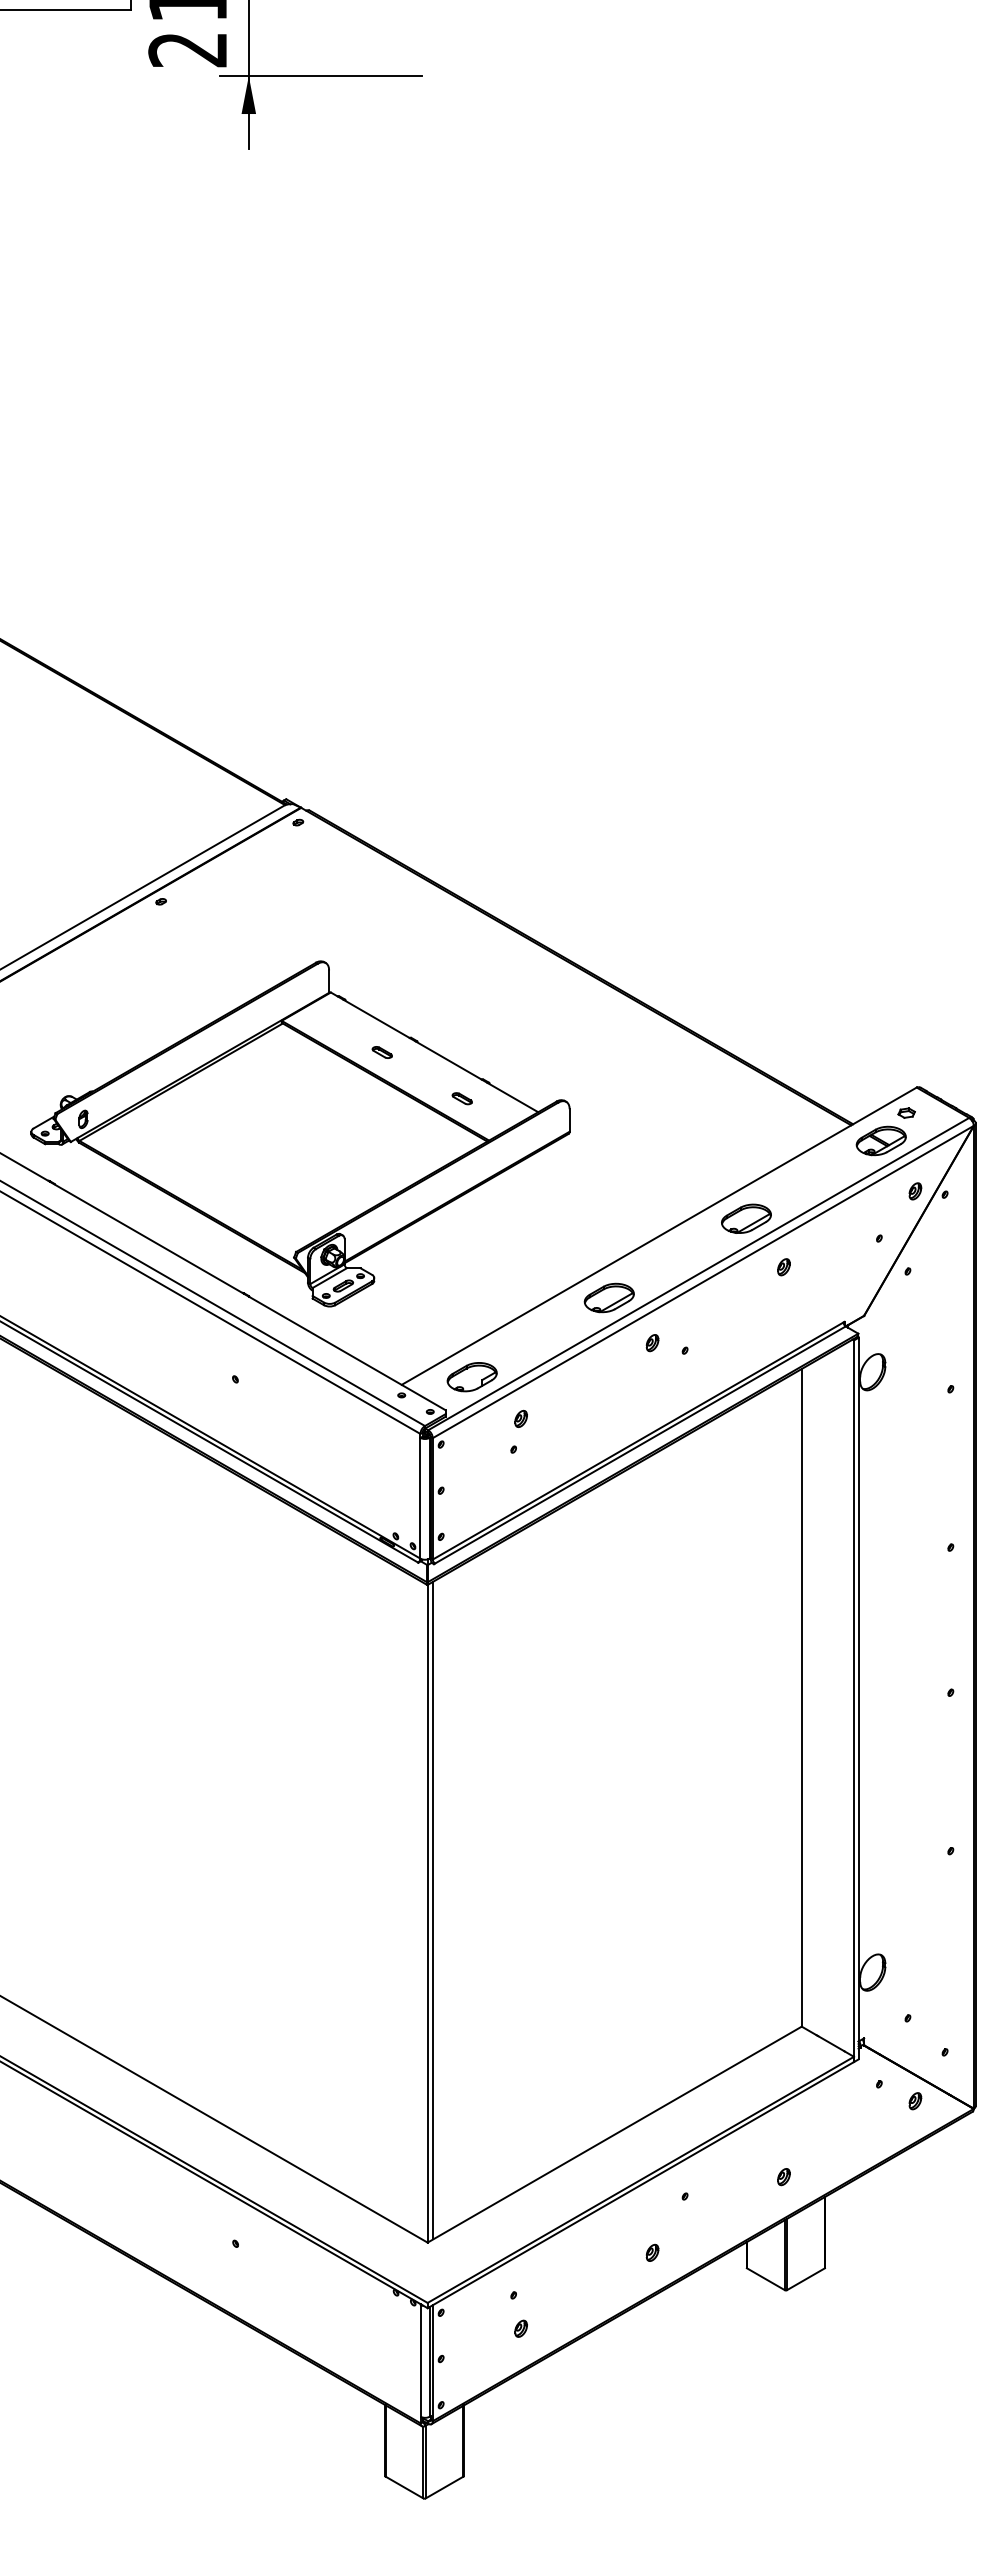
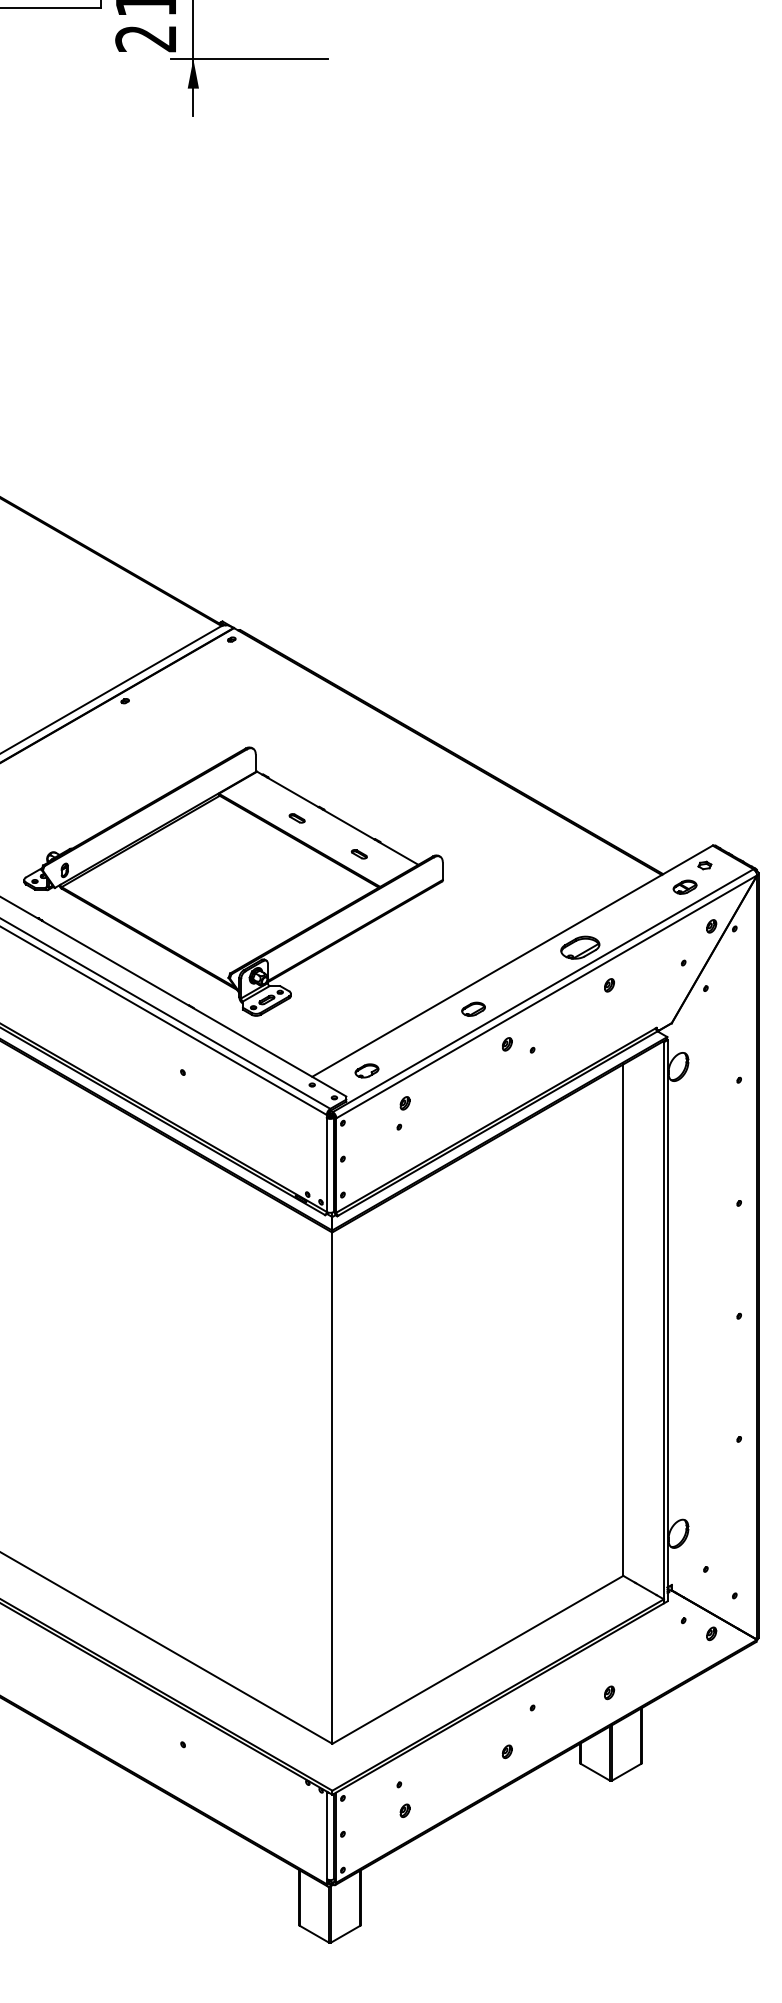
part: (880, 1140) -> (684, 886), size x0.6
part: (608, 1297) -> (473, 1008), size x0.6
part: (471, 1377) -> (366, 1071), size x0.6
line: (433, 1910) -> (336, 1485), removed

